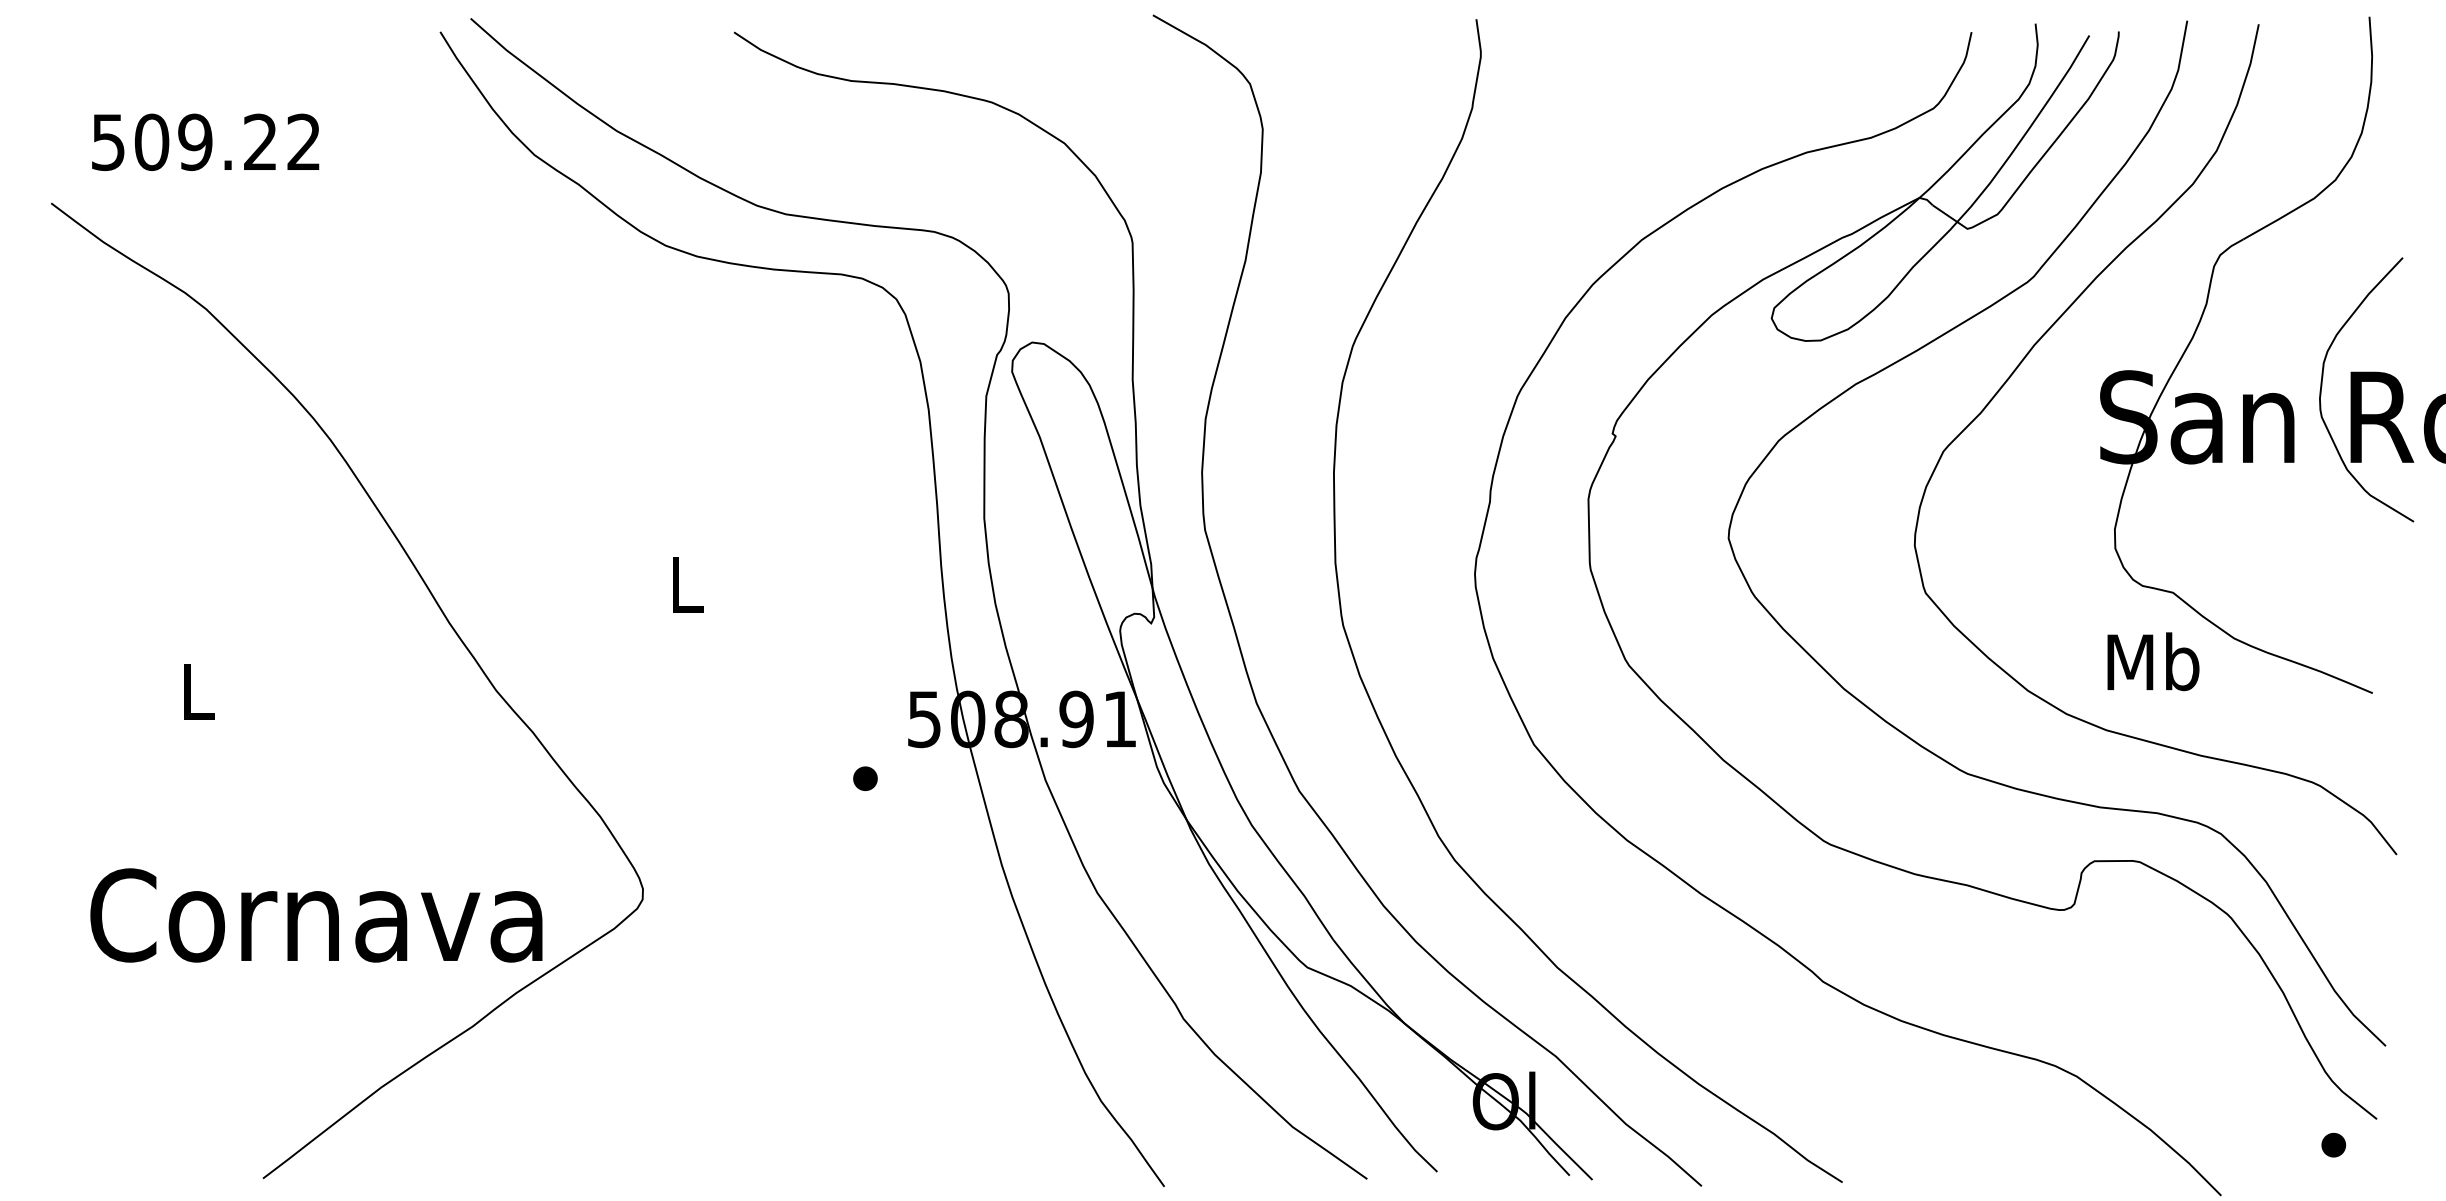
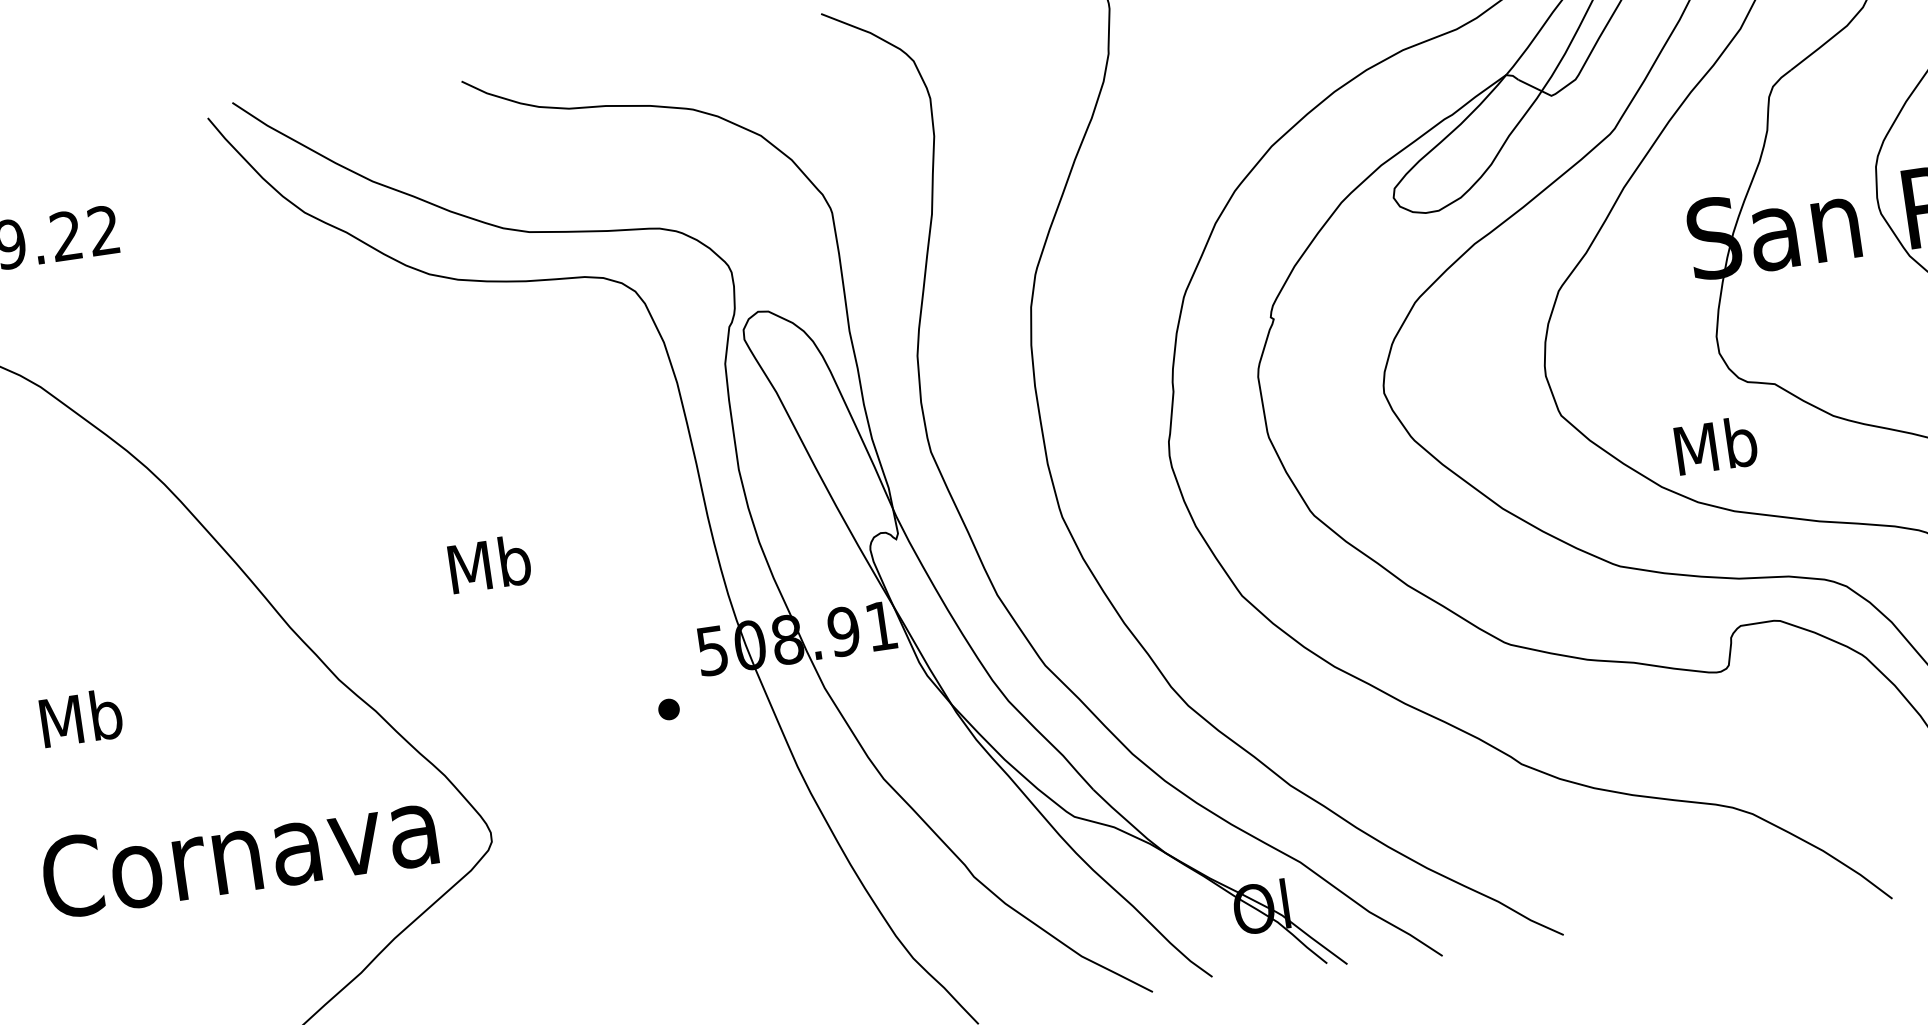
text: (686, 583) -> (489, 563), L -> Mb
text: (2153, 661) -> (1716, 445), moved
text: (197, 690) -> (81, 717), L -> Mb
text: (316, 915) -> (239, 852), moved

